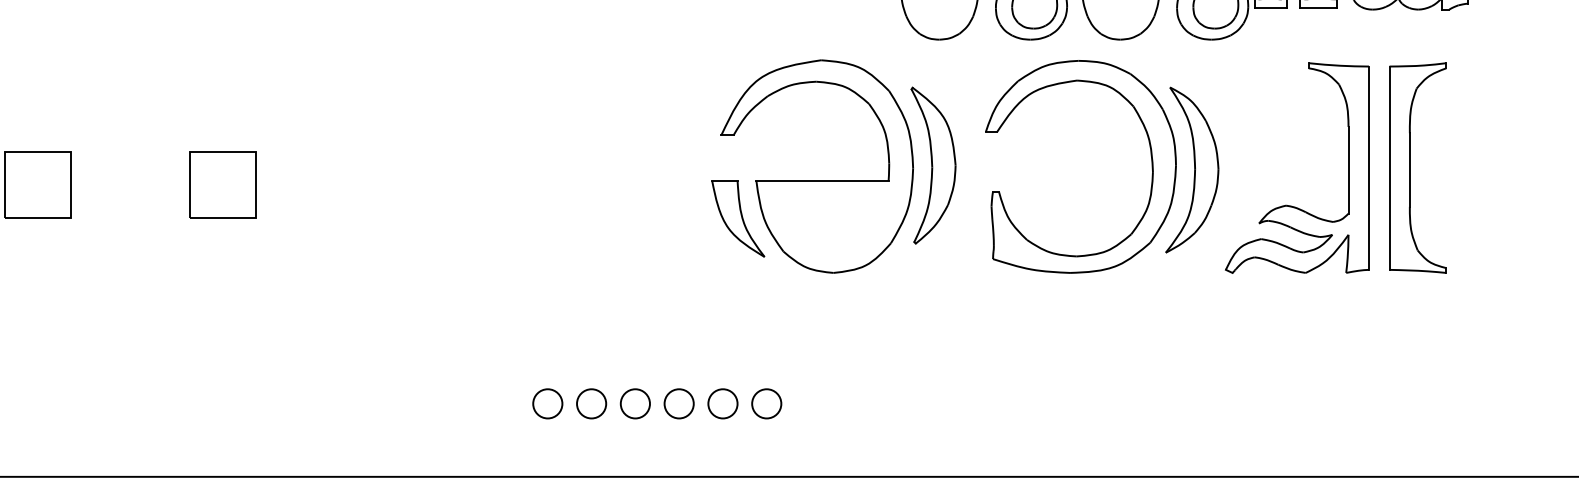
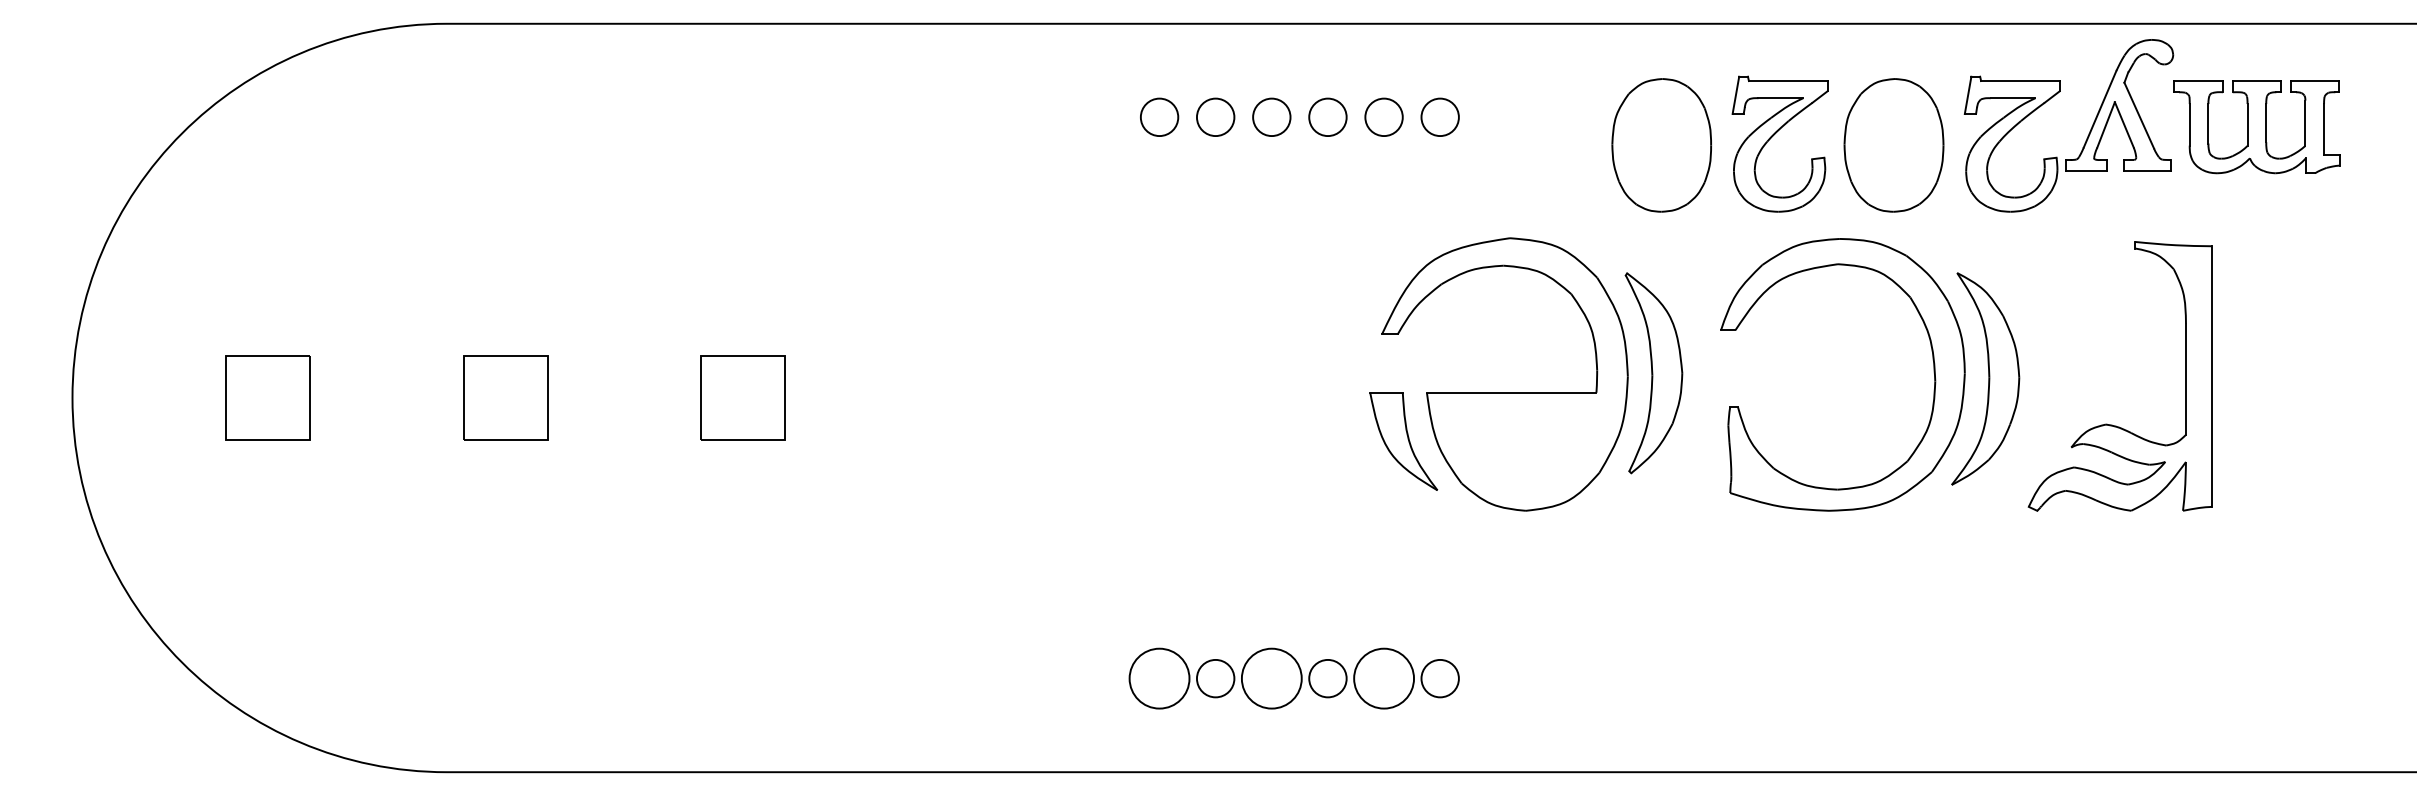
part: (1410, 168) -> (2265, 376), removed
circle: (547, 403) -> (1159, 678), size x1.6
circle: (635, 403) -> (1271, 678), size x1.6
circle: (722, 403) -> (1383, 678), size x1.6

